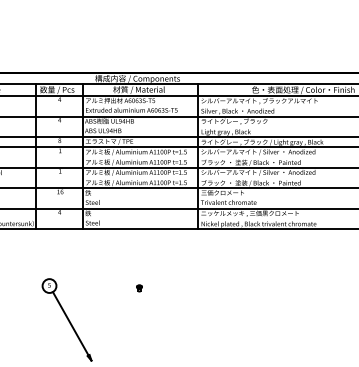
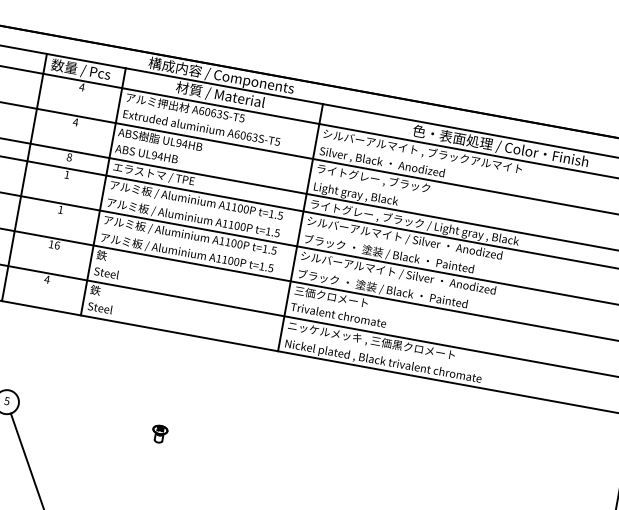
part: (139, 288) -> (159, 434), size x1.6

